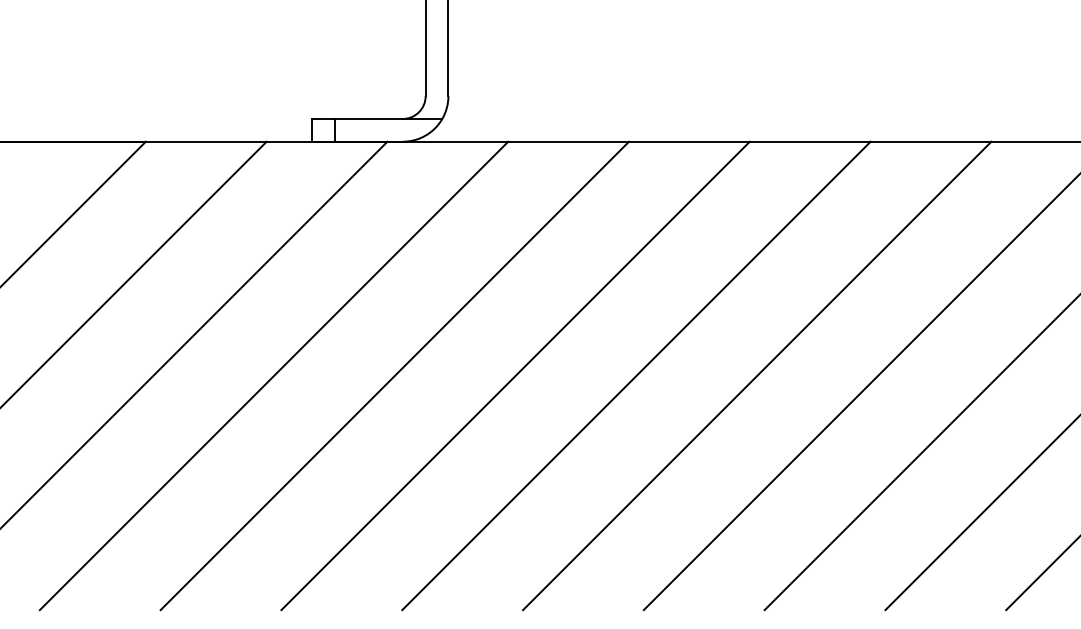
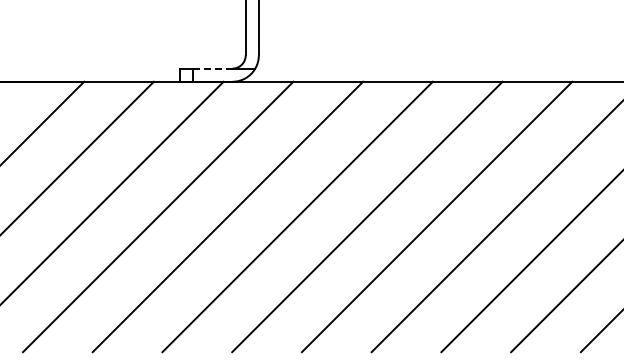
line: (368, 118) -> (212, 68), solid -> dashed

